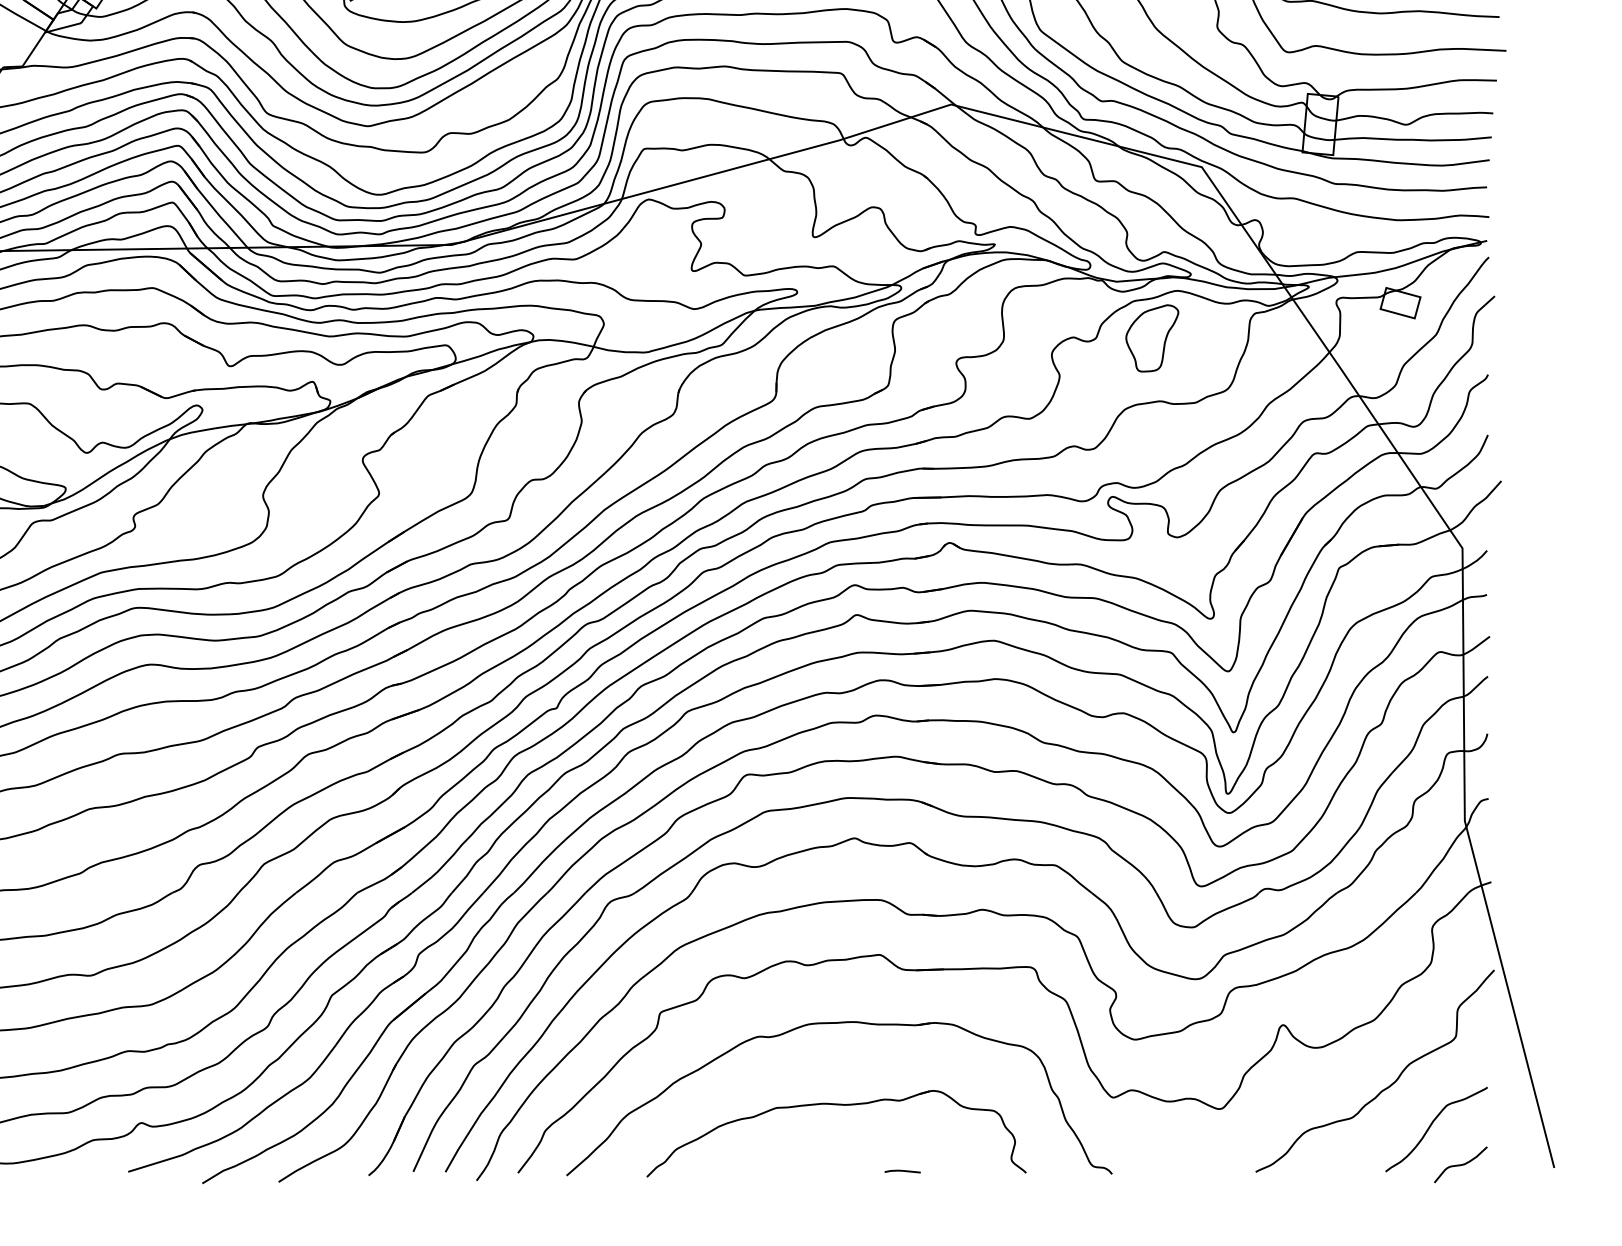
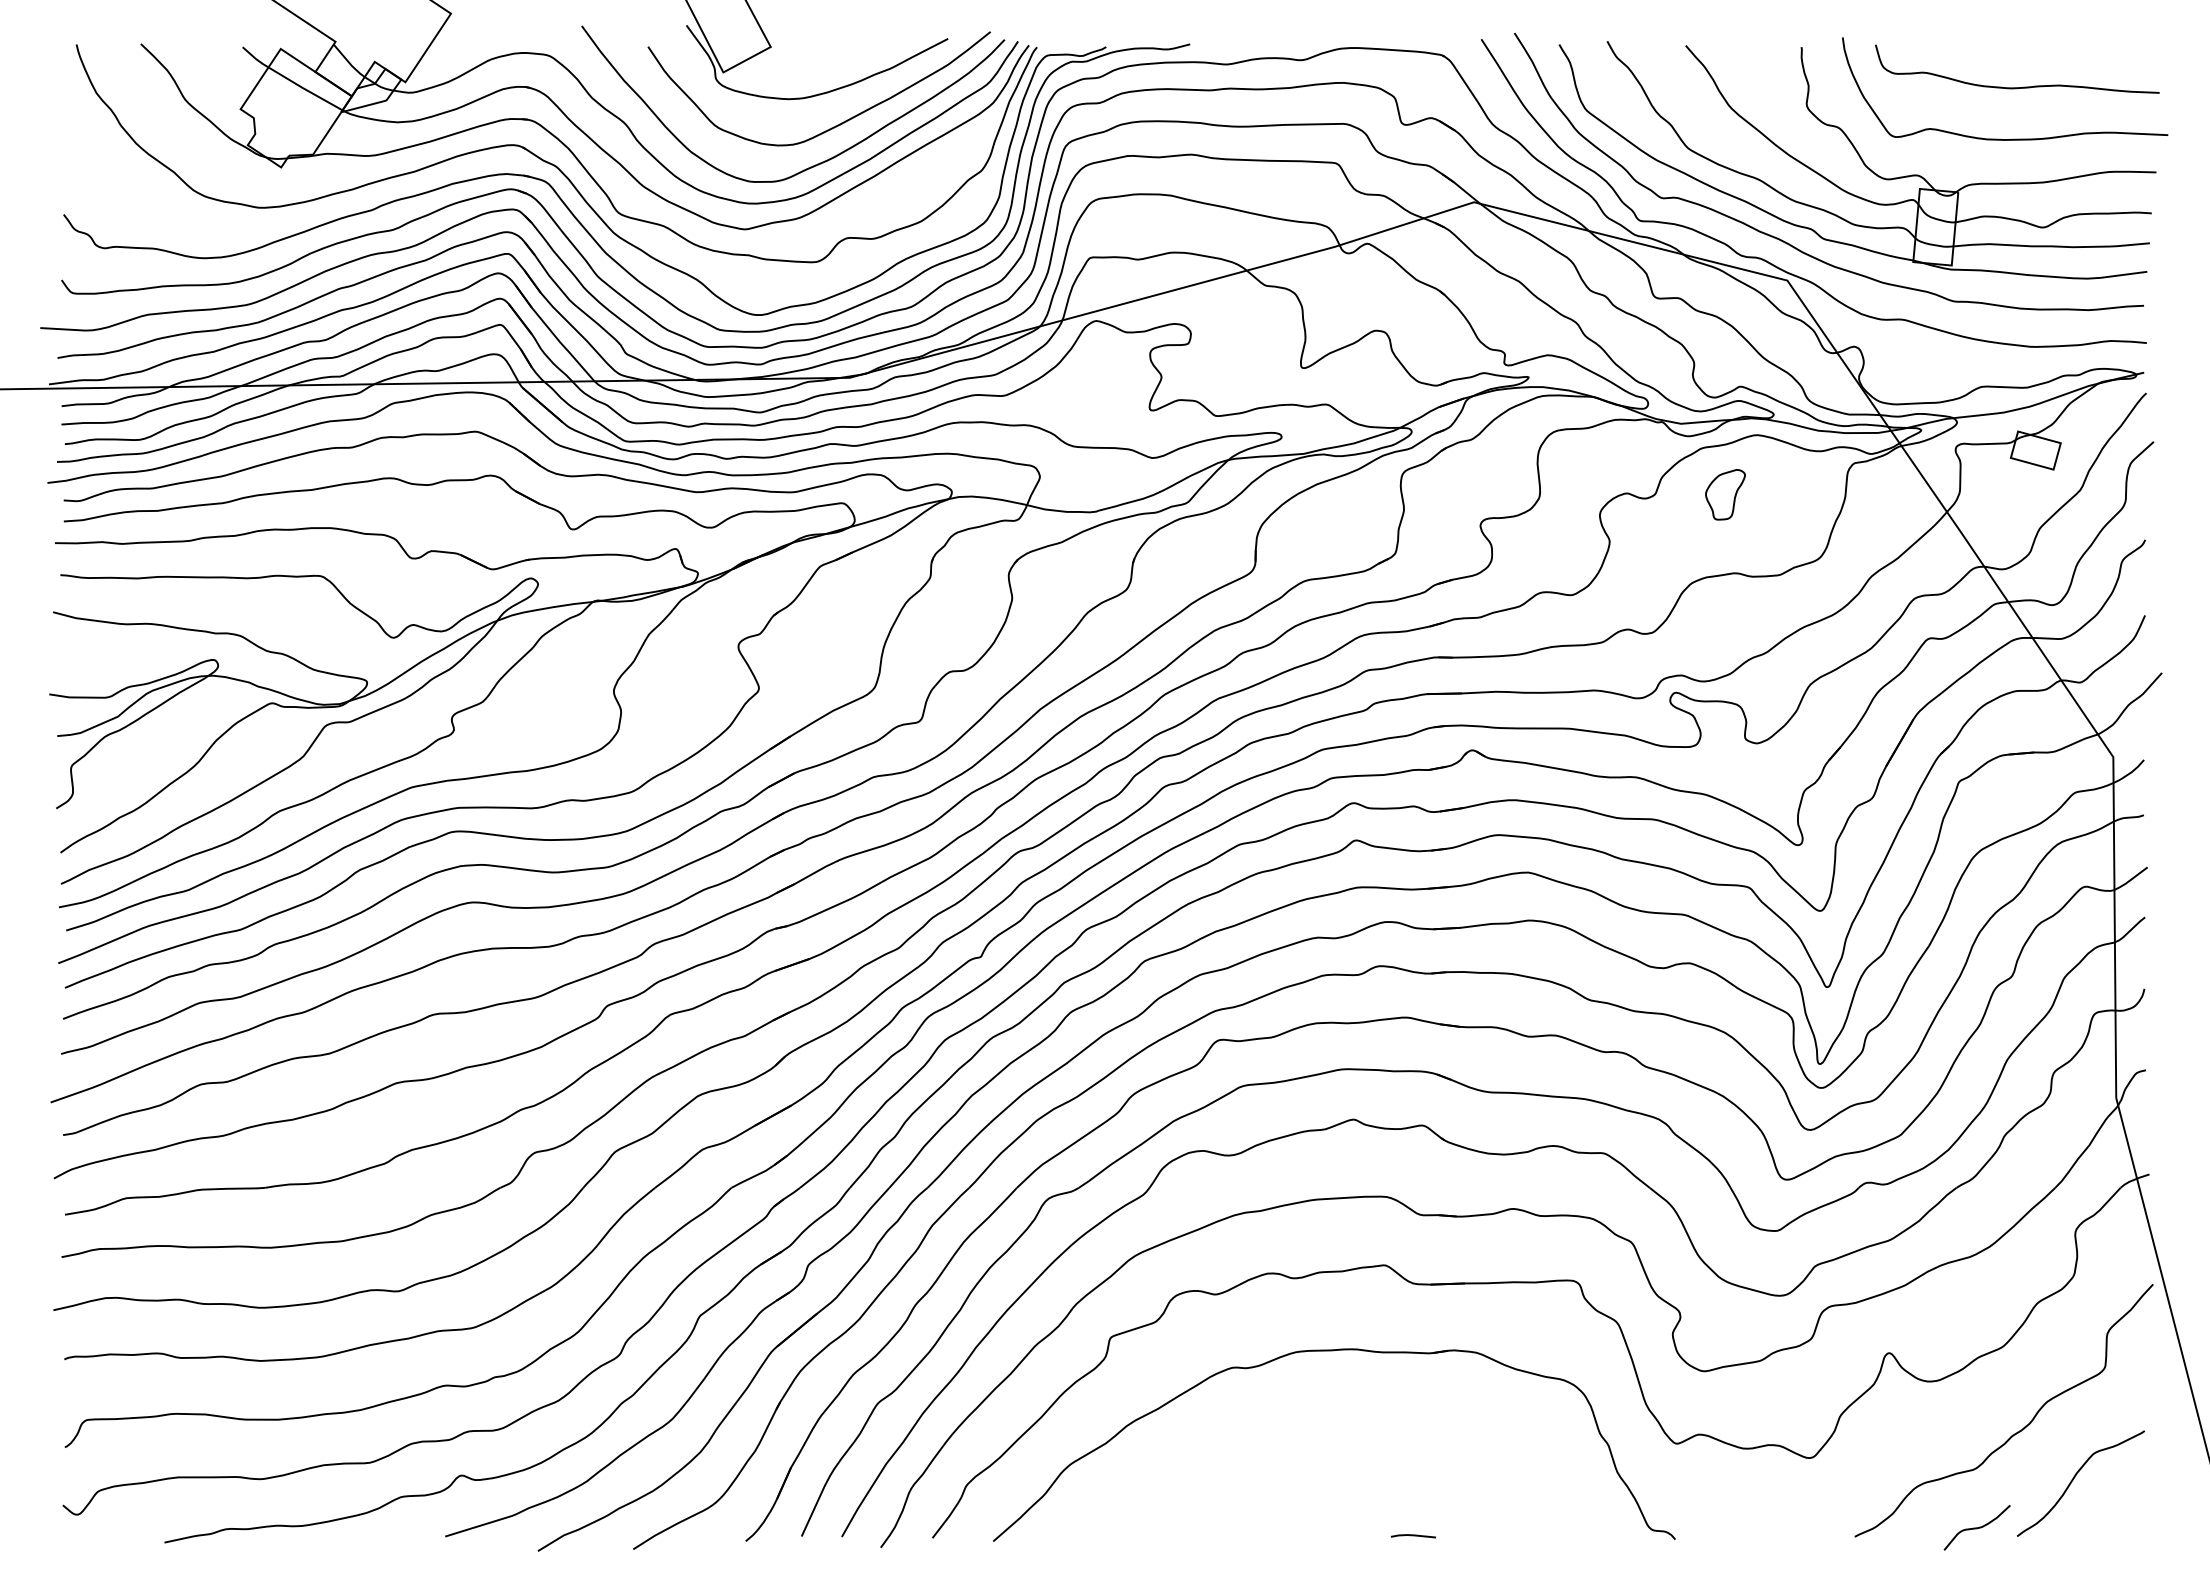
part: (1152, 338) -> (1725, 494), size x0.6
part: (836, 1105) -> (1330, 1453), removed
curve: (1460, 1164) -> (1976, 1527), moved

